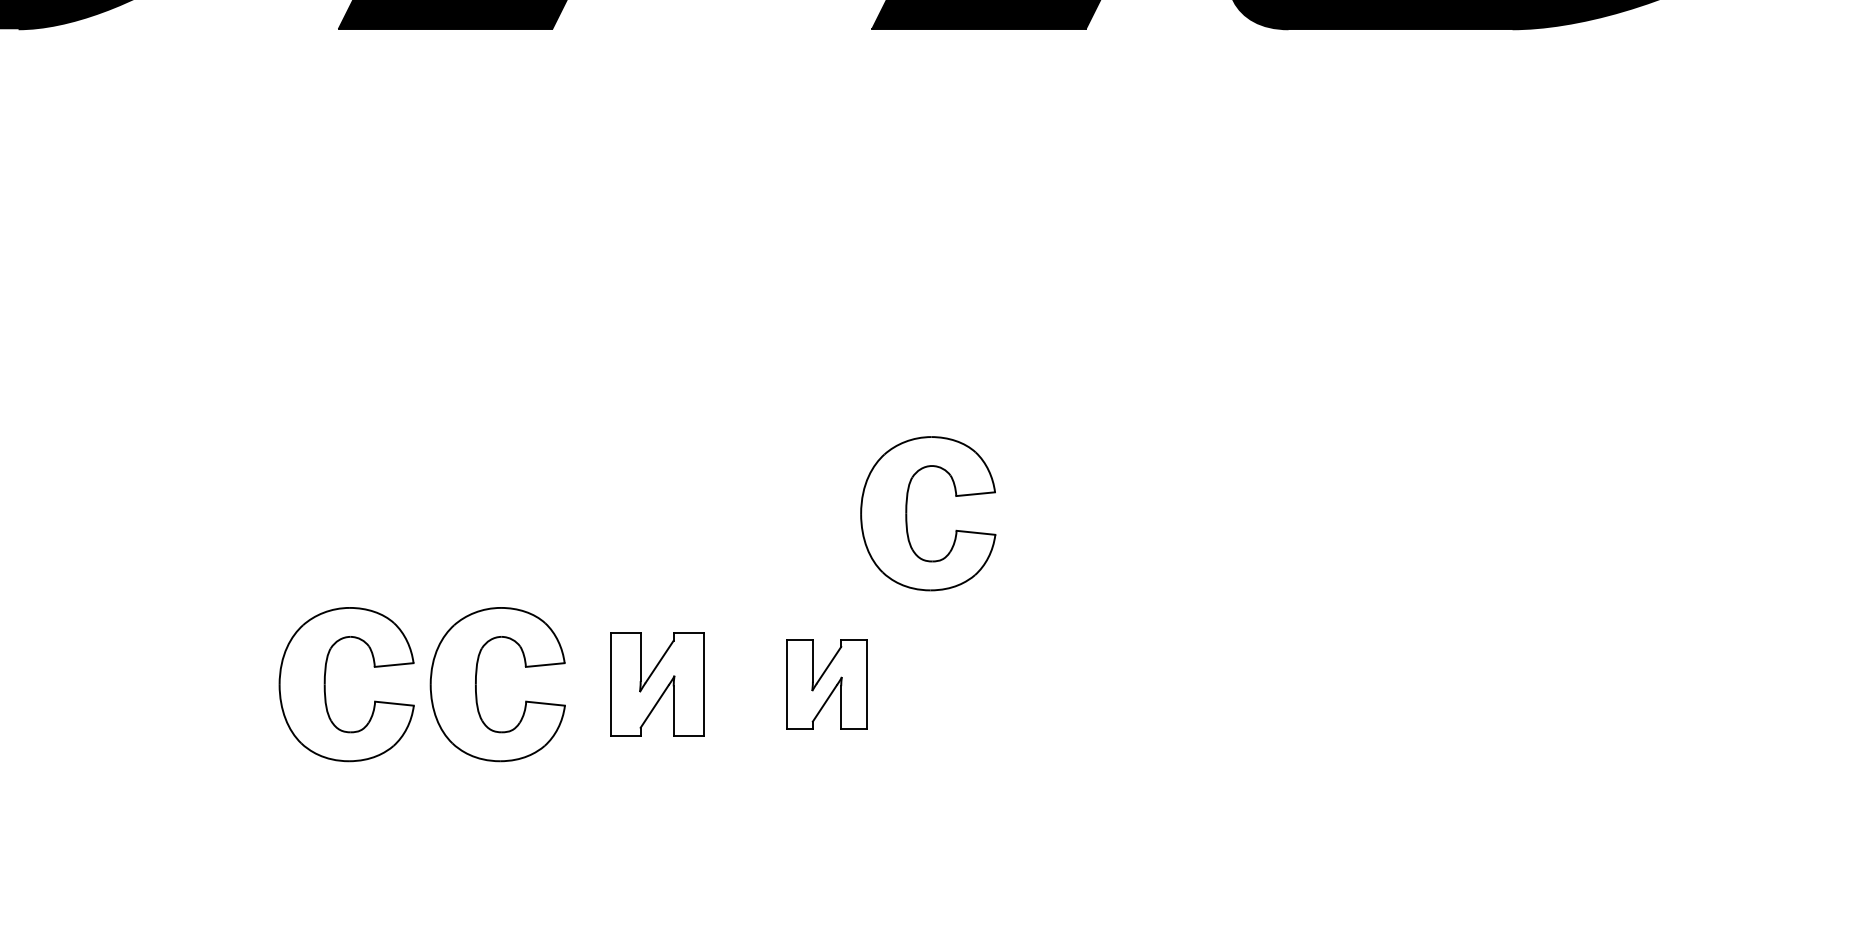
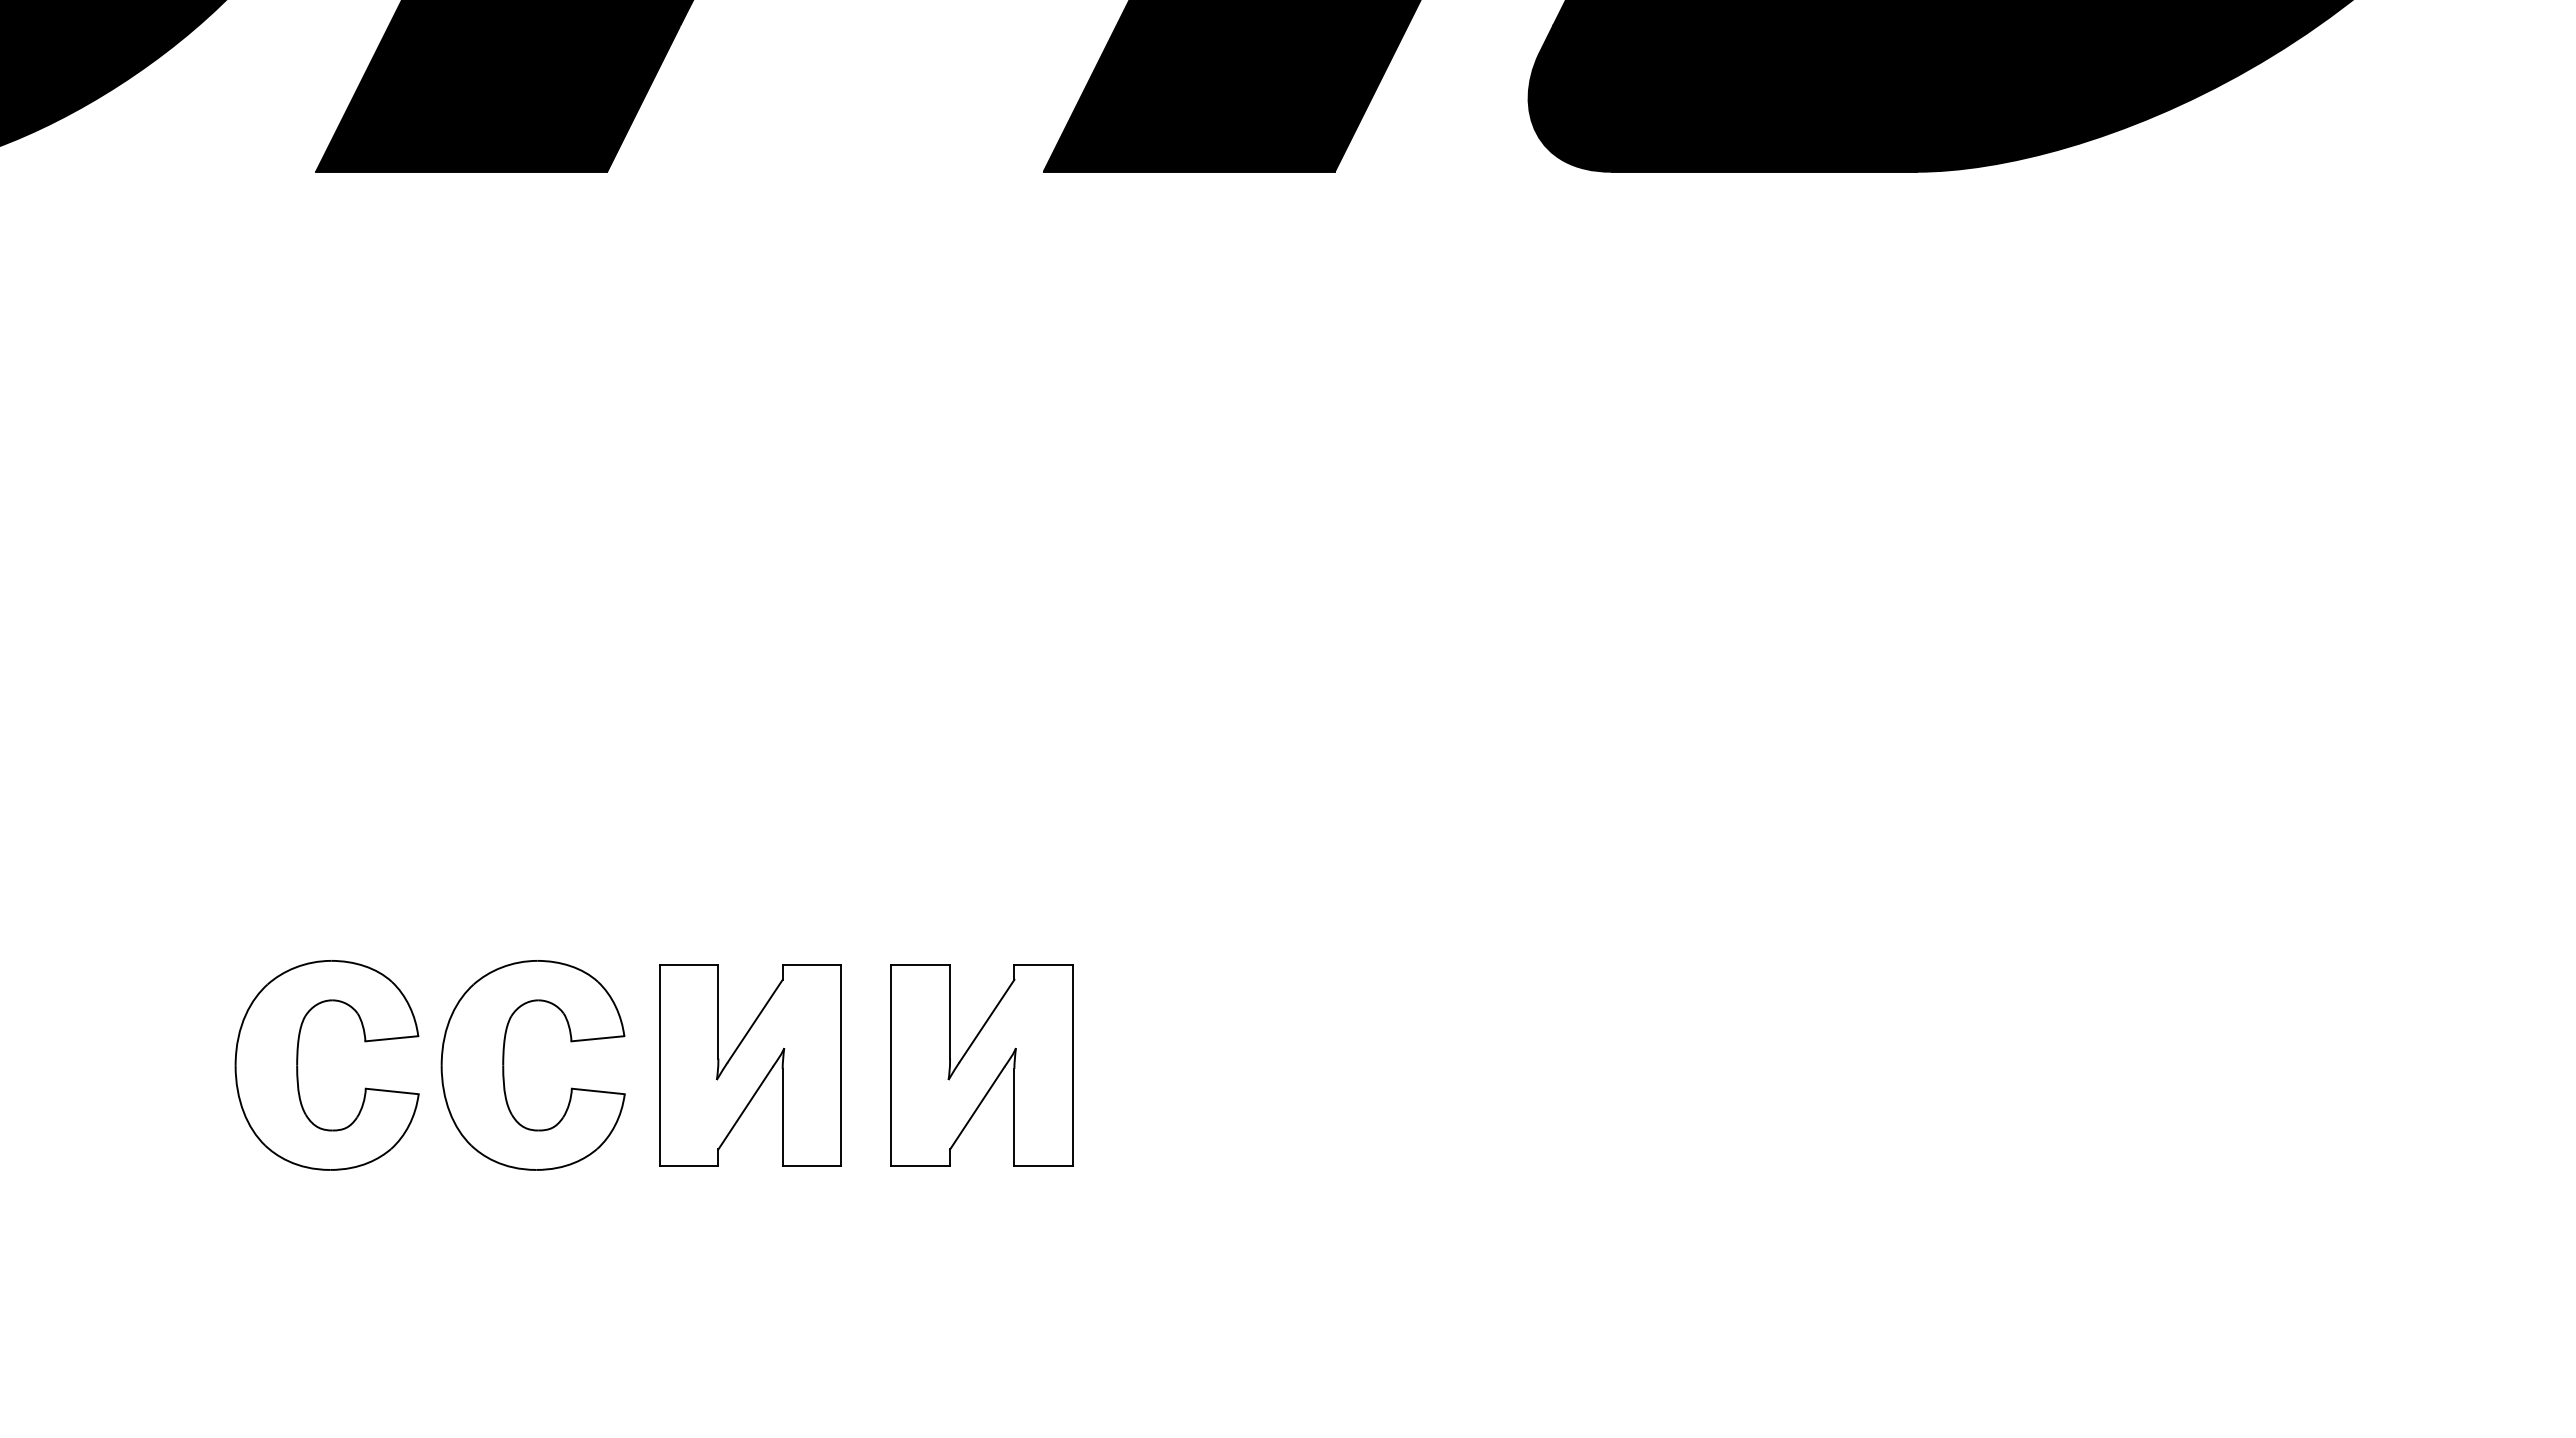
part: (907, 513) -> (1091, 832), removed
part: (657, 684) -> (750, 1065), size x1.43
part: (826, 684) -> (981, 1065), size x1.67

